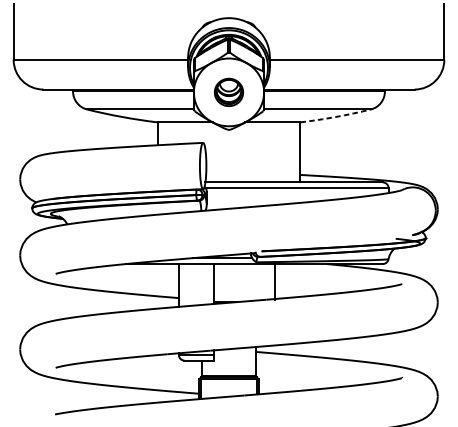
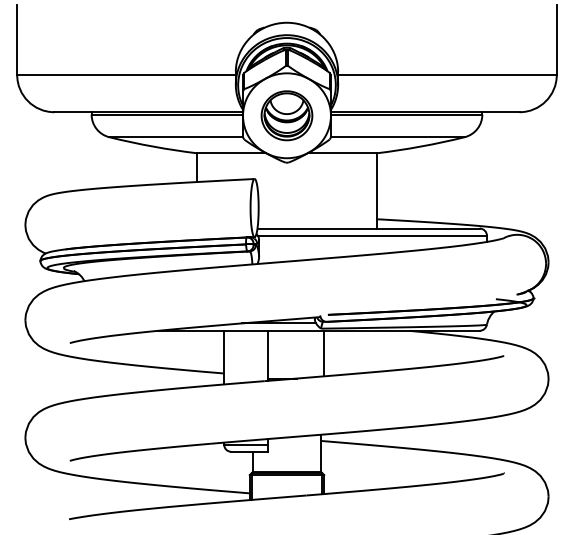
part: (228, 92) -> (286, 115), size x1.43
arc: (335, 116) -> (420, 146), dashed -> solid
line: (275, 282) -> (324, 353), moved

